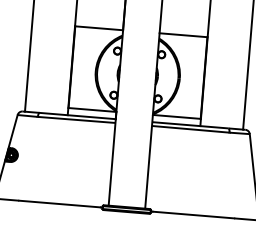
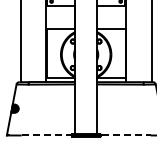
line: (60, 204) -> (46, 135), solid -> dashed
line: (193, 215) -> (126, 135), solid -> dashed

